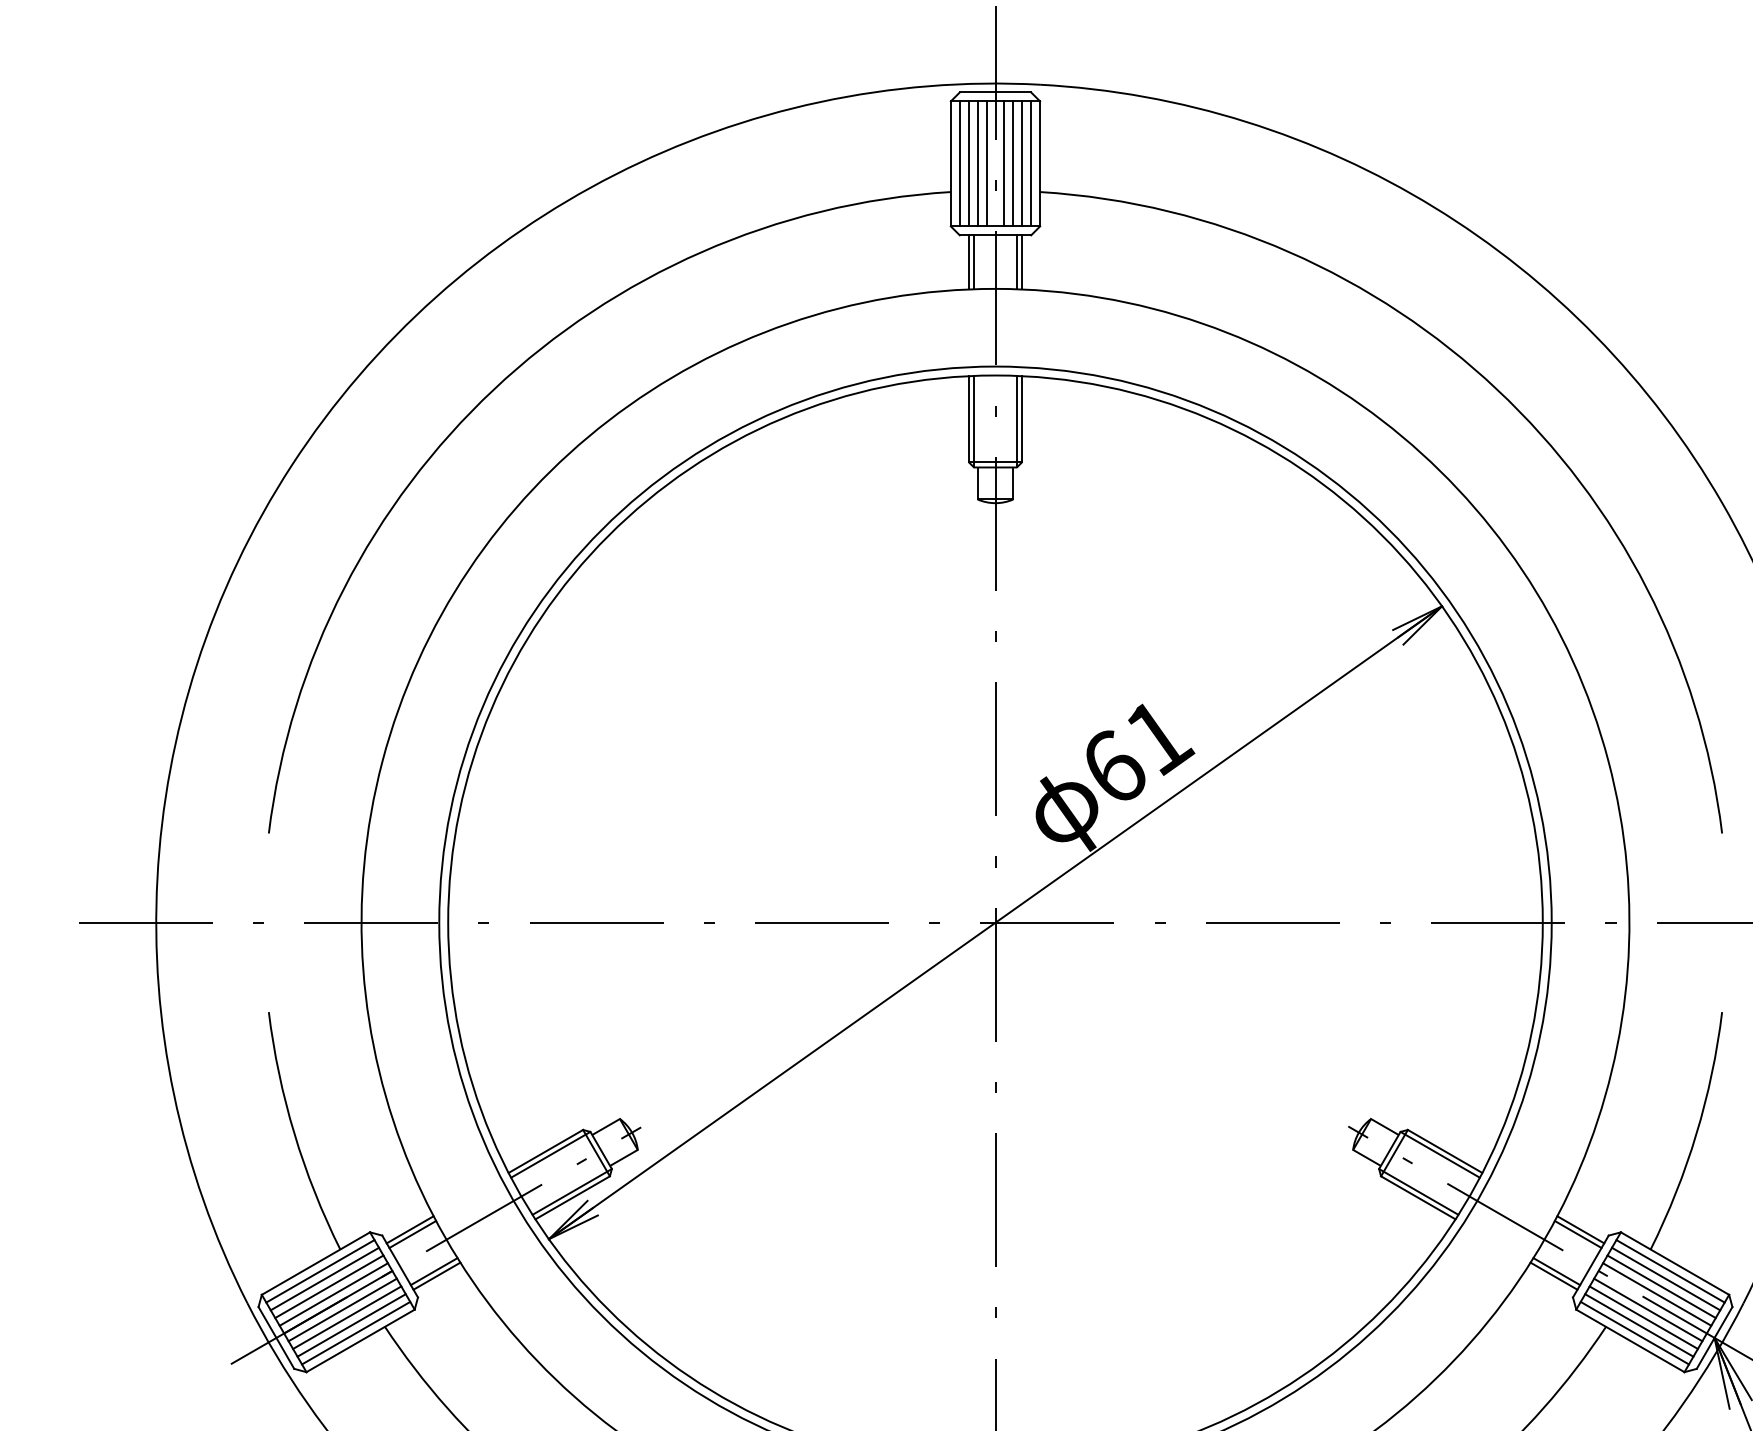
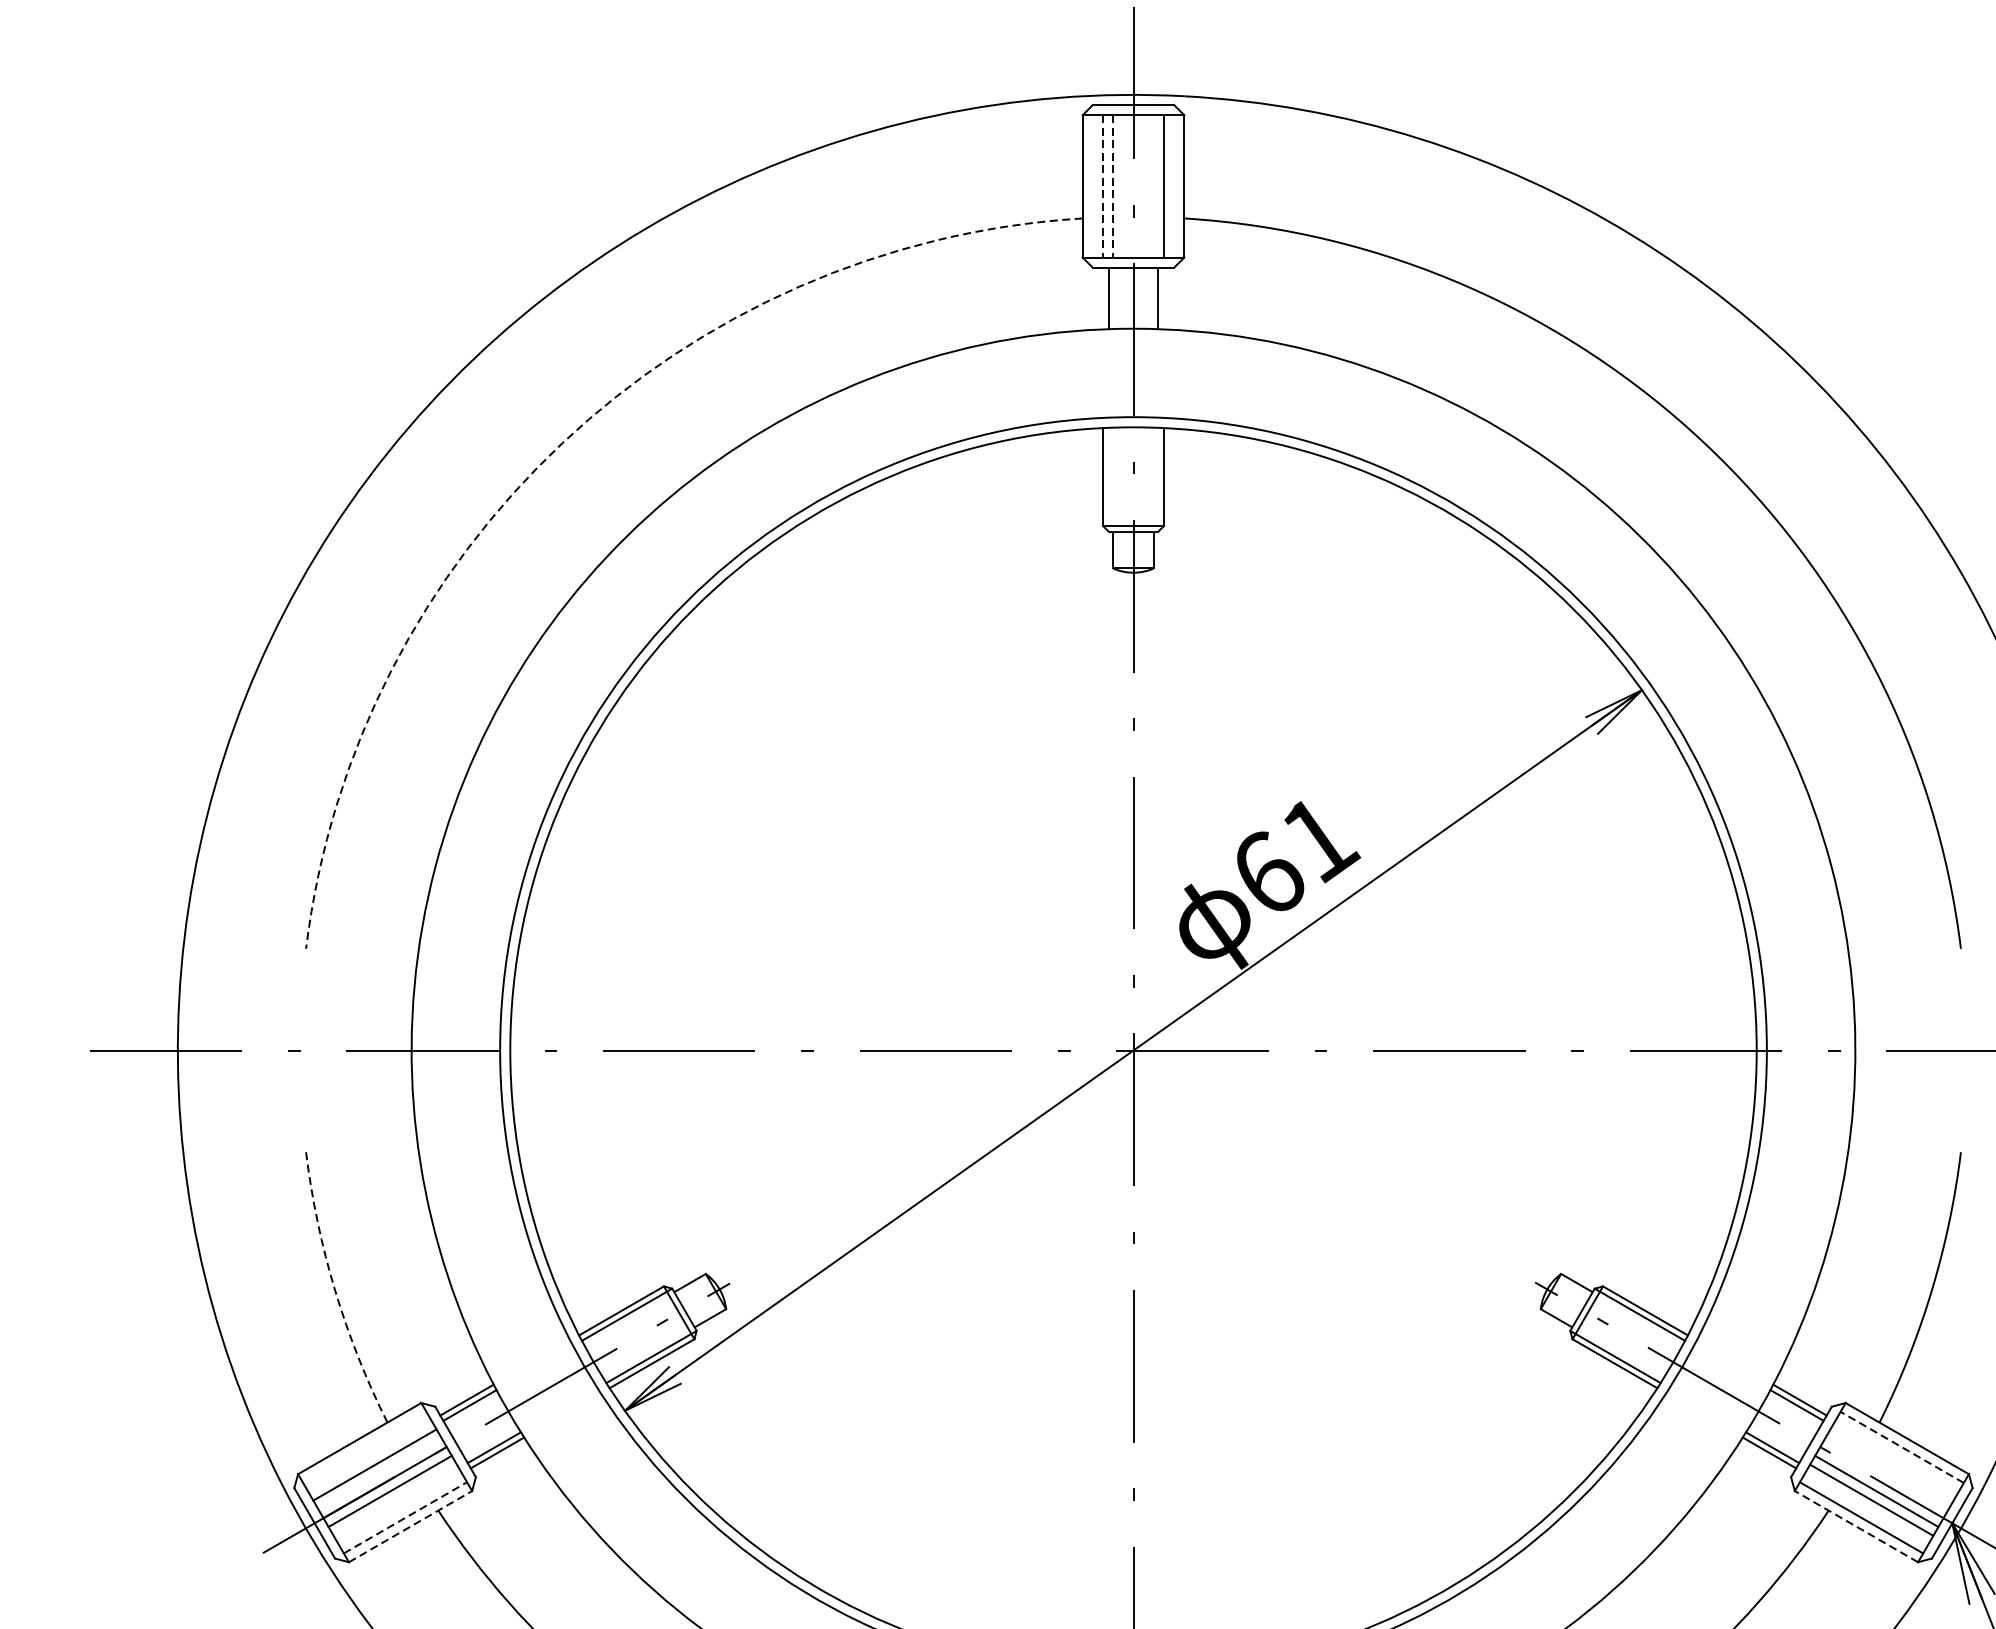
line: (959, 163) -> (1092, 185), removed
line: (986, 163) -> (1123, 185), removed
line: (1004, 163) -> (1143, 185), removed
line: (1013, 163) -> (1154, 185), removed
line: (1031, 163) -> (1174, 185), removed
line: (968, 164) -> (1102, 187), solid -> dashed
line: (977, 164) -> (1113, 187), solid -> dashed
line: (968, 262) -> (1102, 298), removed
line: (1022, 262) -> (1164, 298), removed
arc: (493, 389) -> (561, 443), solid -> dashed
line: (974, 421) -> (1109, 479), removed
line: (1016, 421) -> (1157, 479), removed
arc: (294, 1133) -> (335, 1290), solid -> dashed
line: (320, 1271) -> (364, 1447), removed
line: (1670, 1271) -> (1902, 1447), solid -> dashed
line: (324, 1278) -> (369, 1455), removed
line: (1665, 1278) -> (1896, 1455), removed
line: (1661, 1286) -> (1891, 1464), removed
line: (333, 1294) -> (379, 1473), removed
line: (1657, 1294) -> (1887, 1473), removed
line: (347, 1317) -> (395, 1499), removed
line: (351, 1325) -> (400, 1509), removed
line: (1639, 1325) -> (1866, 1509), removed
line: (356, 1332) -> (405, 1517), solid -> dashed
line: (361, 1340) -> (411, 1526), solid -> dashed
line: (1629, 1340) -> (1855, 1526), solid -> dashed

